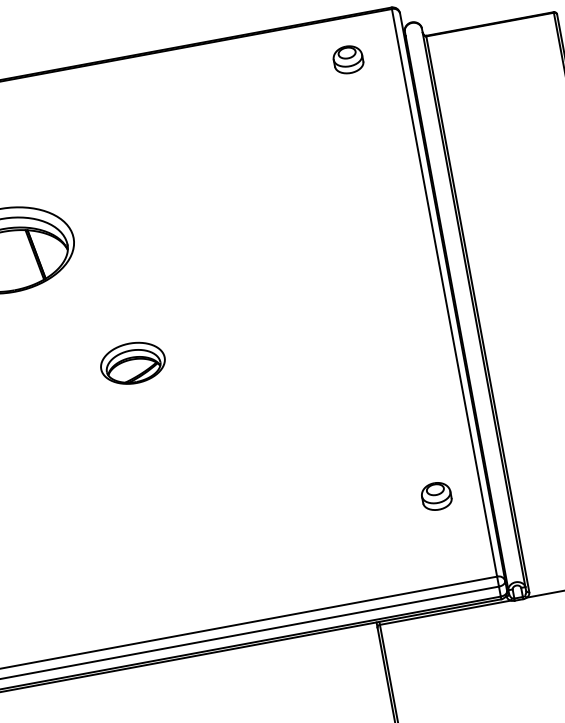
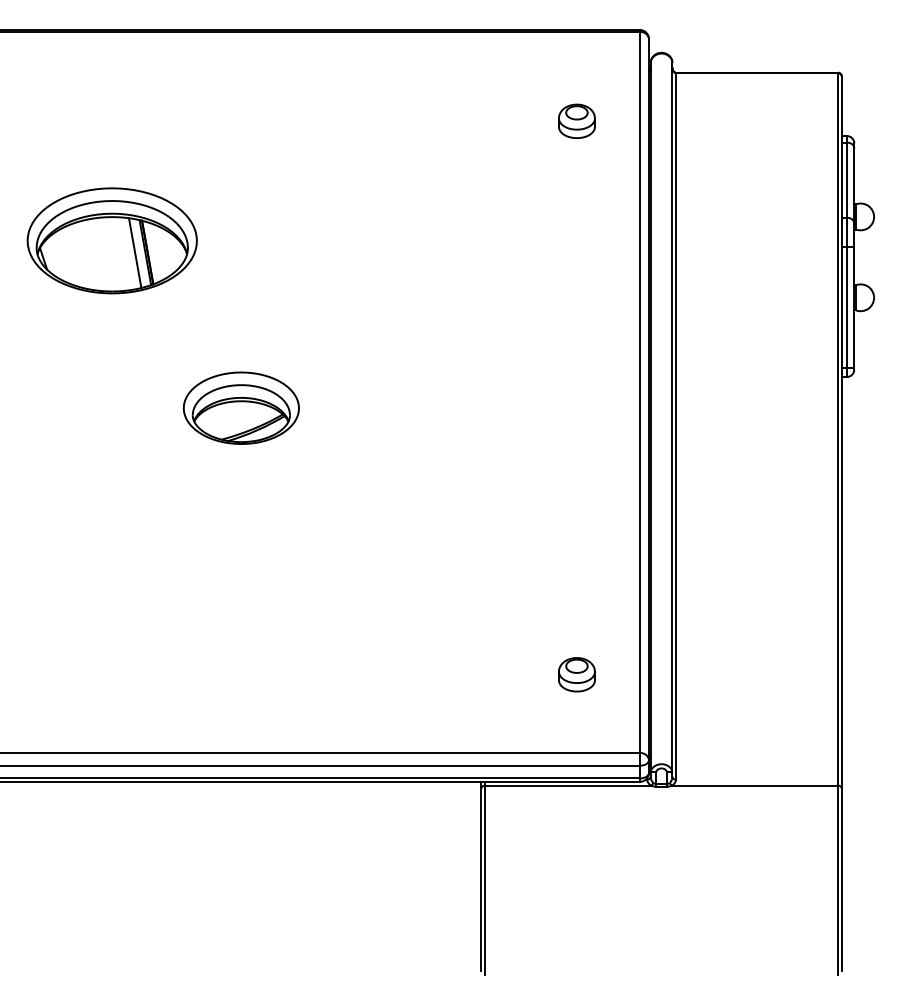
part: (347, 59) -> (576, 120), moved
line: (26, 257) -> (134, 253), added
part: (132, 362) -> (240, 407), size x1.43
part: (436, 496) -> (576, 674), moved

